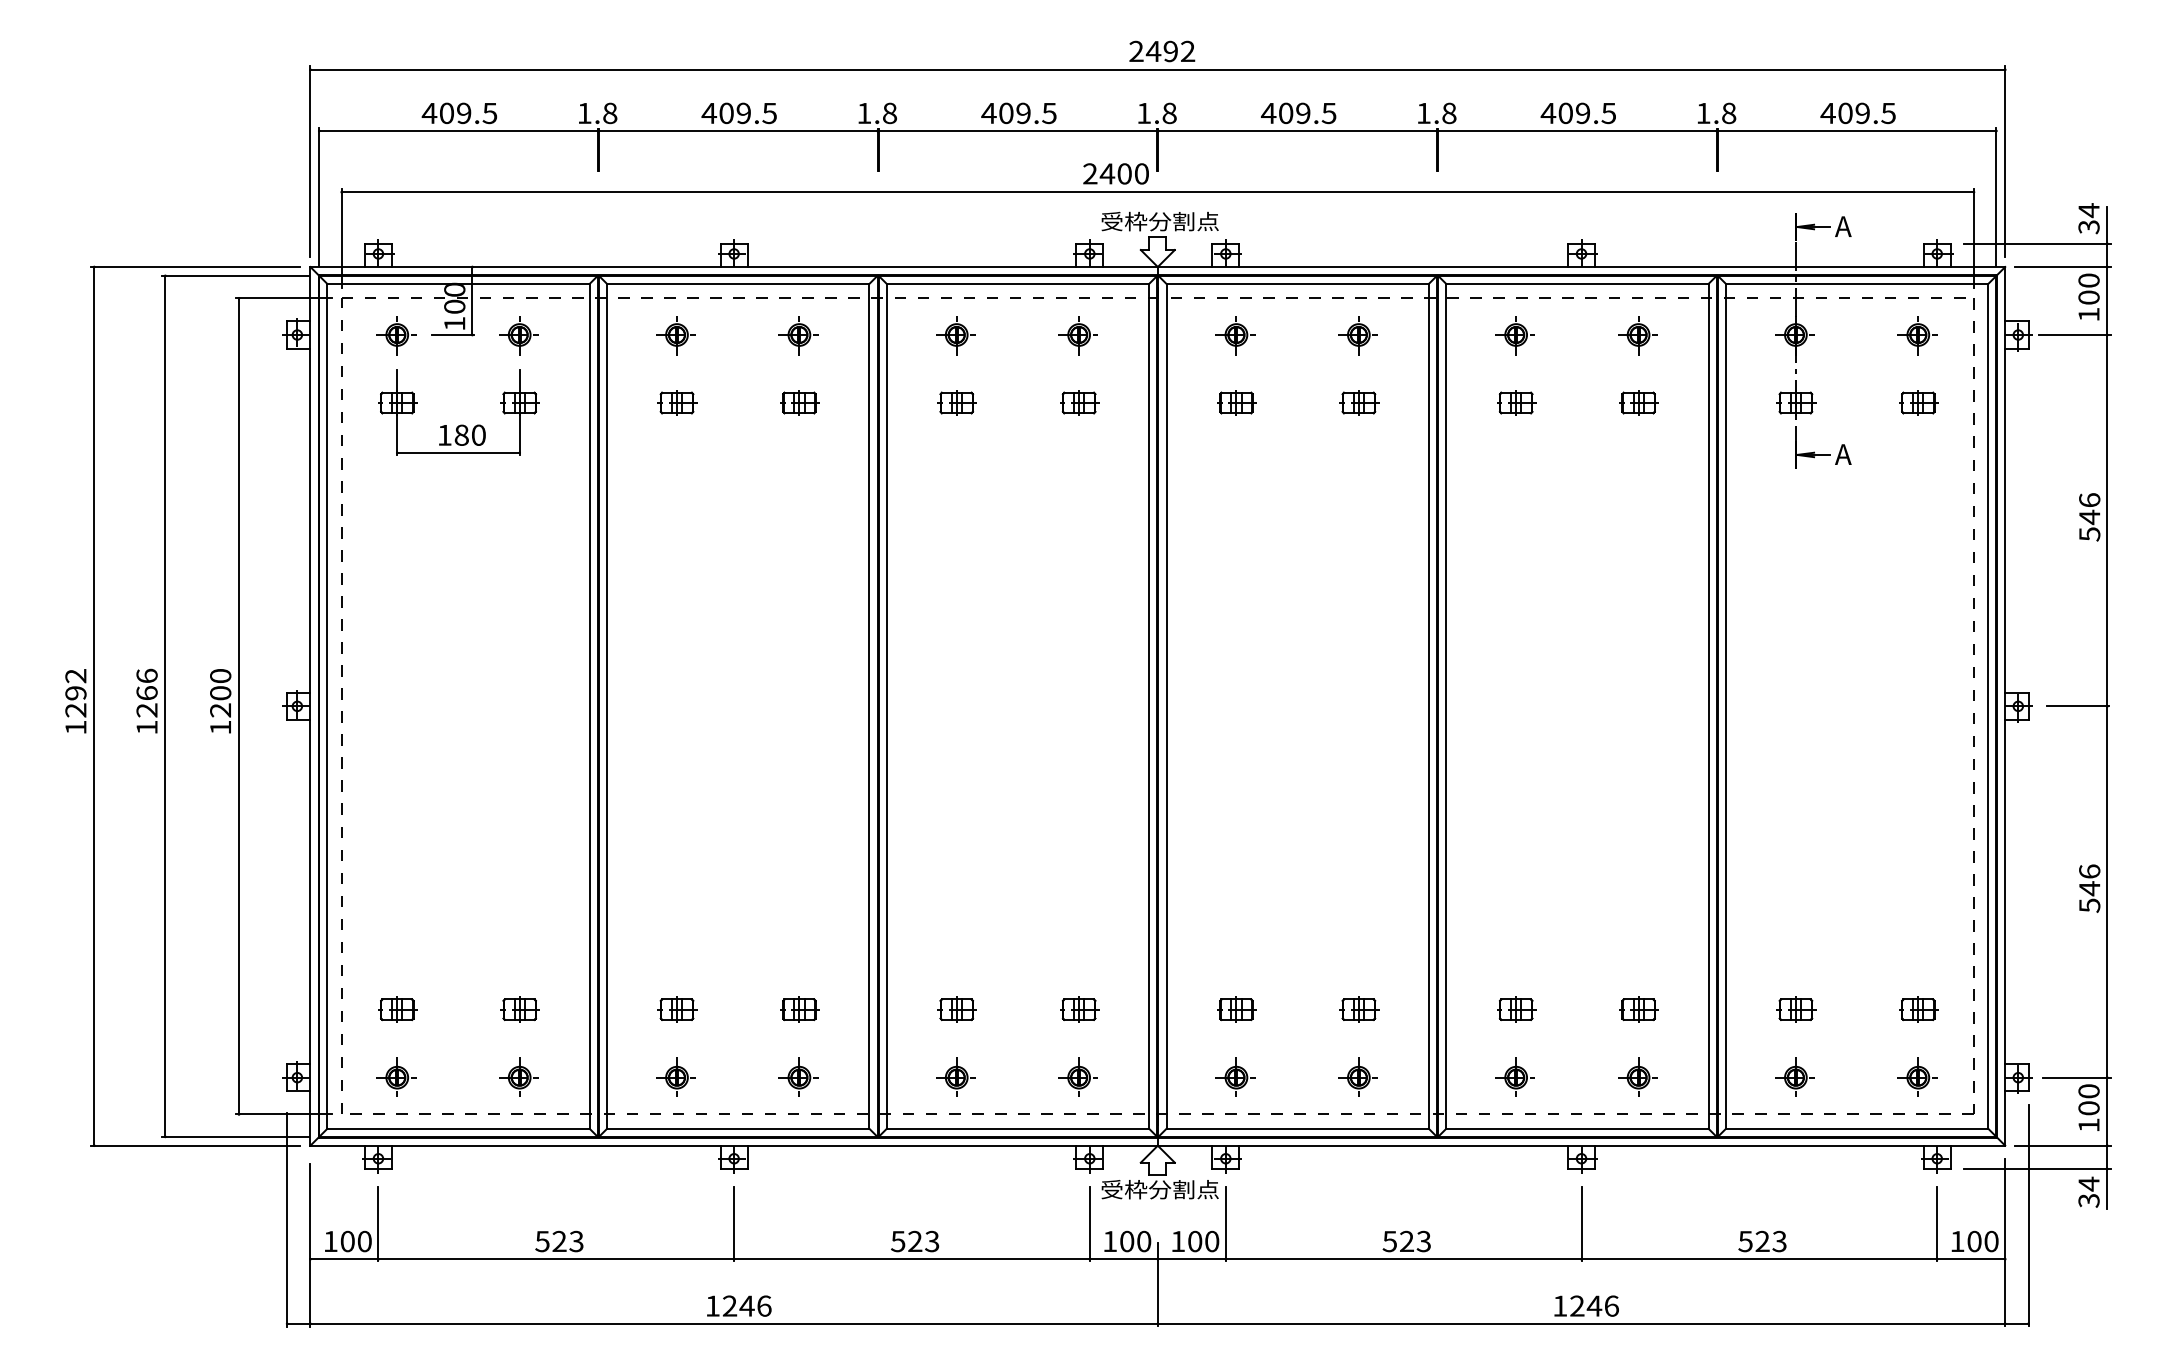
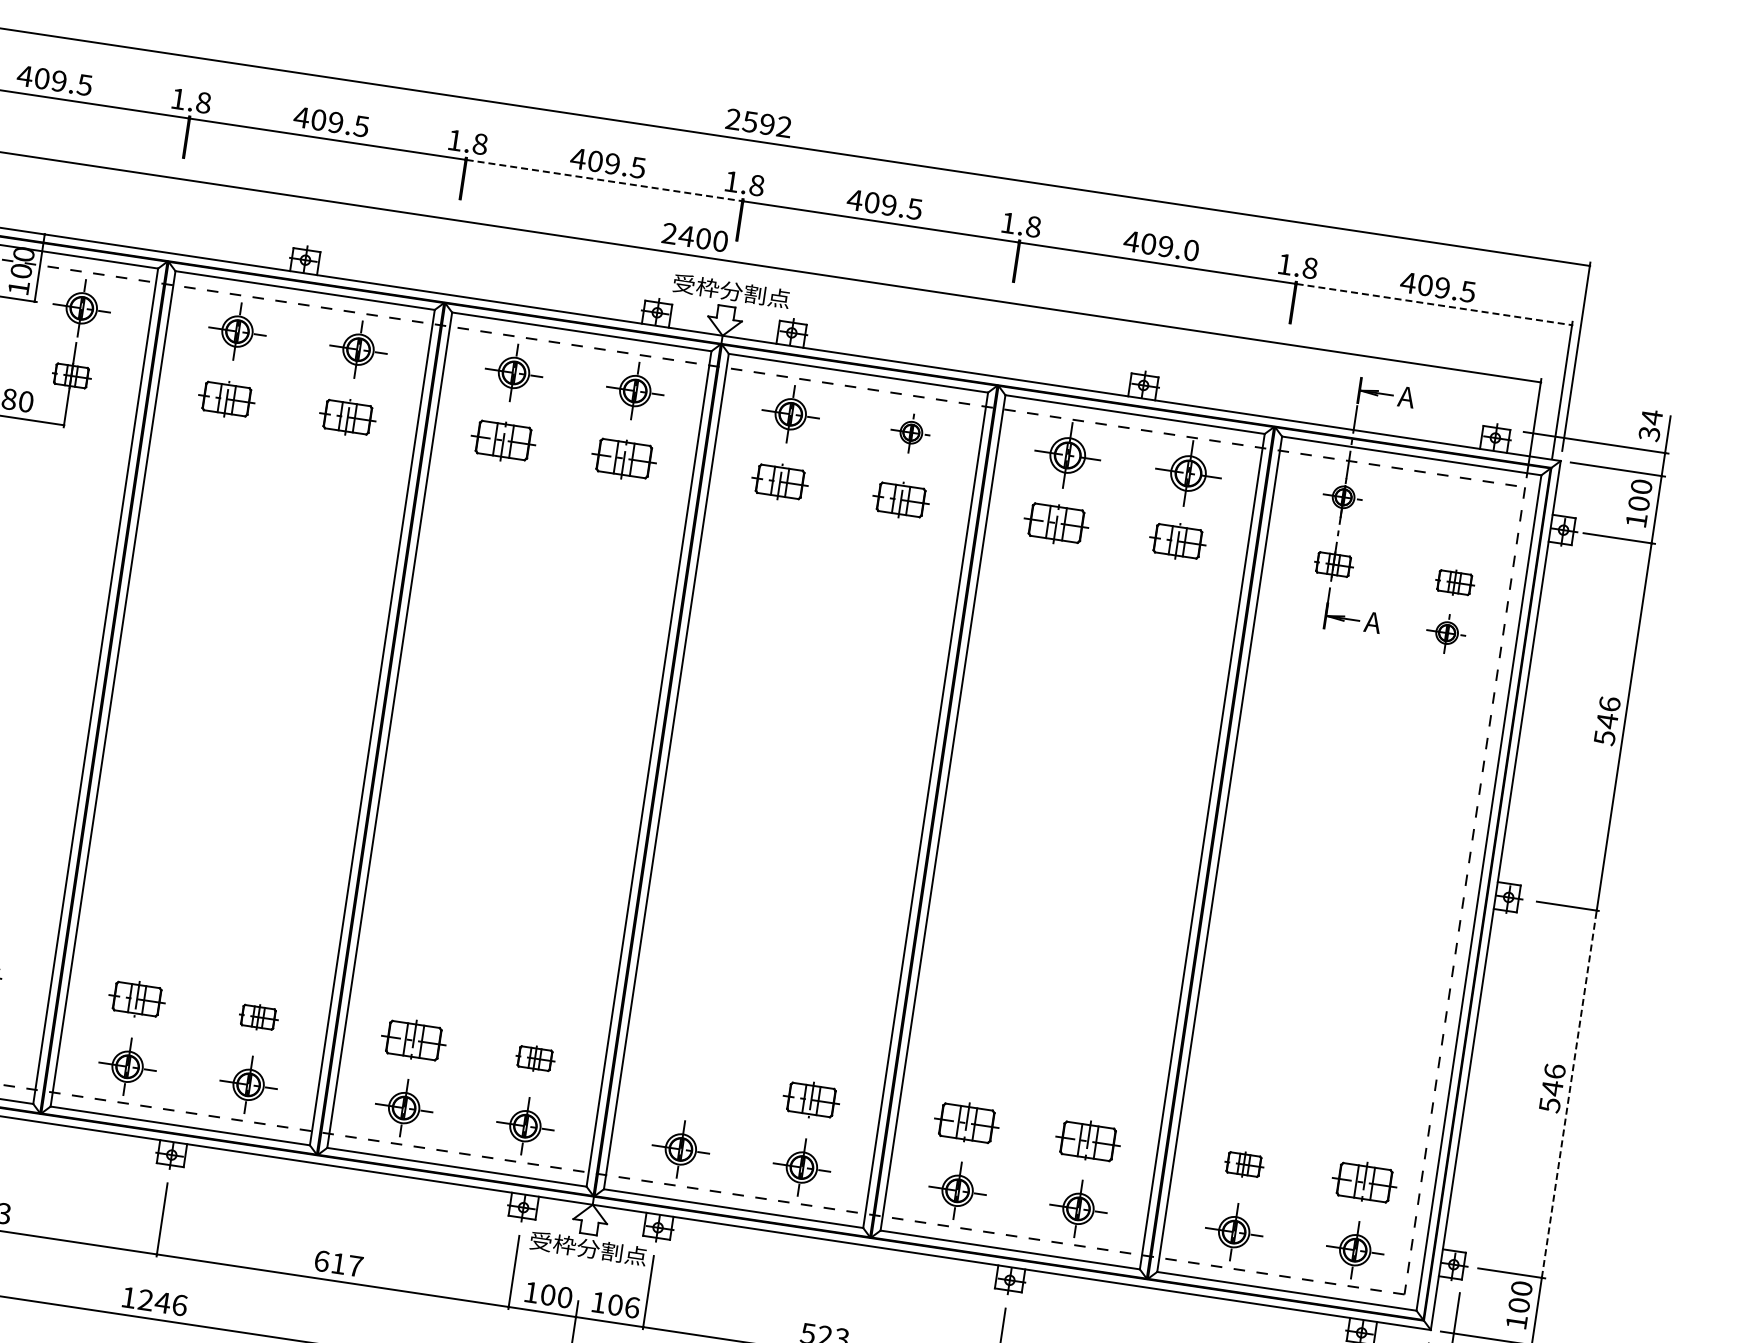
text: (1153, 51) -> (750, 121), 2492 -> 2592
text: (1608, 112) -> (1191, 249), 409.5 -> 409.0
line: (1018, 131) -> (604, 181), solid -> dashed
line: (1857, 131) -> (1434, 305), solid -> dashed
part: (518, 335) -> (80, 308), size x1.4
part: (675, 335) -> (235, 332), size x1.4
part: (798, 335) -> (357, 350), size x1.4
part: (955, 335) -> (512, 373), size x1.4
part: (1077, 335) -> (633, 391), size x1.4
part: (1235, 335) -> (789, 414), size x1.4
part: (1514, 335) -> (1065, 456), size x1.6
part: (1637, 335) -> (1186, 474), size x1.6
part: (1917, 335) -> (1446, 633), moved
part: (677, 402) -> (227, 398), size x1.4
part: (799, 402) -> (348, 416), size x1.4
part: (956, 402) -> (503, 439), size x1.6
part: (1079, 402) -> (625, 458), size x1.6
part: (1236, 402) -> (780, 481), size x1.4
part: (1359, 402) -> (902, 499), size x1.4
part: (1516, 402) -> (1057, 522), size x1.6
part: (1638, 402) -> (1177, 540), size x1.4
line: (2107, 892) -> (1569, 1094), solid -> dashed
part: (677, 1009) -> (137, 999), size x1.4
part: (956, 1009) -> (413, 1040), size x1.6
part: (1236, 1009) -> (690, 1081), removed
part: (1359, 1009) -> (812, 1099), size x1.4
part: (1516, 1009) -> (967, 1123), size x1.6
part: (1638, 1009) -> (1088, 1141), size x1.6
part: (1918, 1009) -> (1365, 1182), size x1.6
part: (675, 1076) -> (125, 1065), size x1.4
part: (798, 1076) -> (247, 1083), size x1.4
part: (955, 1076) -> (402, 1106), size x1.4
part: (1077, 1076) -> (523, 1124), size x1.4
part: (1235, 1076) -> (679, 1147), size x1.4
part: (1357, 1076) -> (800, 1165), size x1.4
part: (1514, 1076) -> (955, 1189), size x1.4
part: (1637, 1076) -> (1077, 1207), size x1.4
part: (1794, 1076) -> (1232, 1230), size x1.4
part: (1917, 1076) -> (1354, 1248), size x1.4
text: (915, 1241) -> (338, 1263), 523 -> 617
text: (1212, 1241) -> (632, 1307), 100 -> 106

